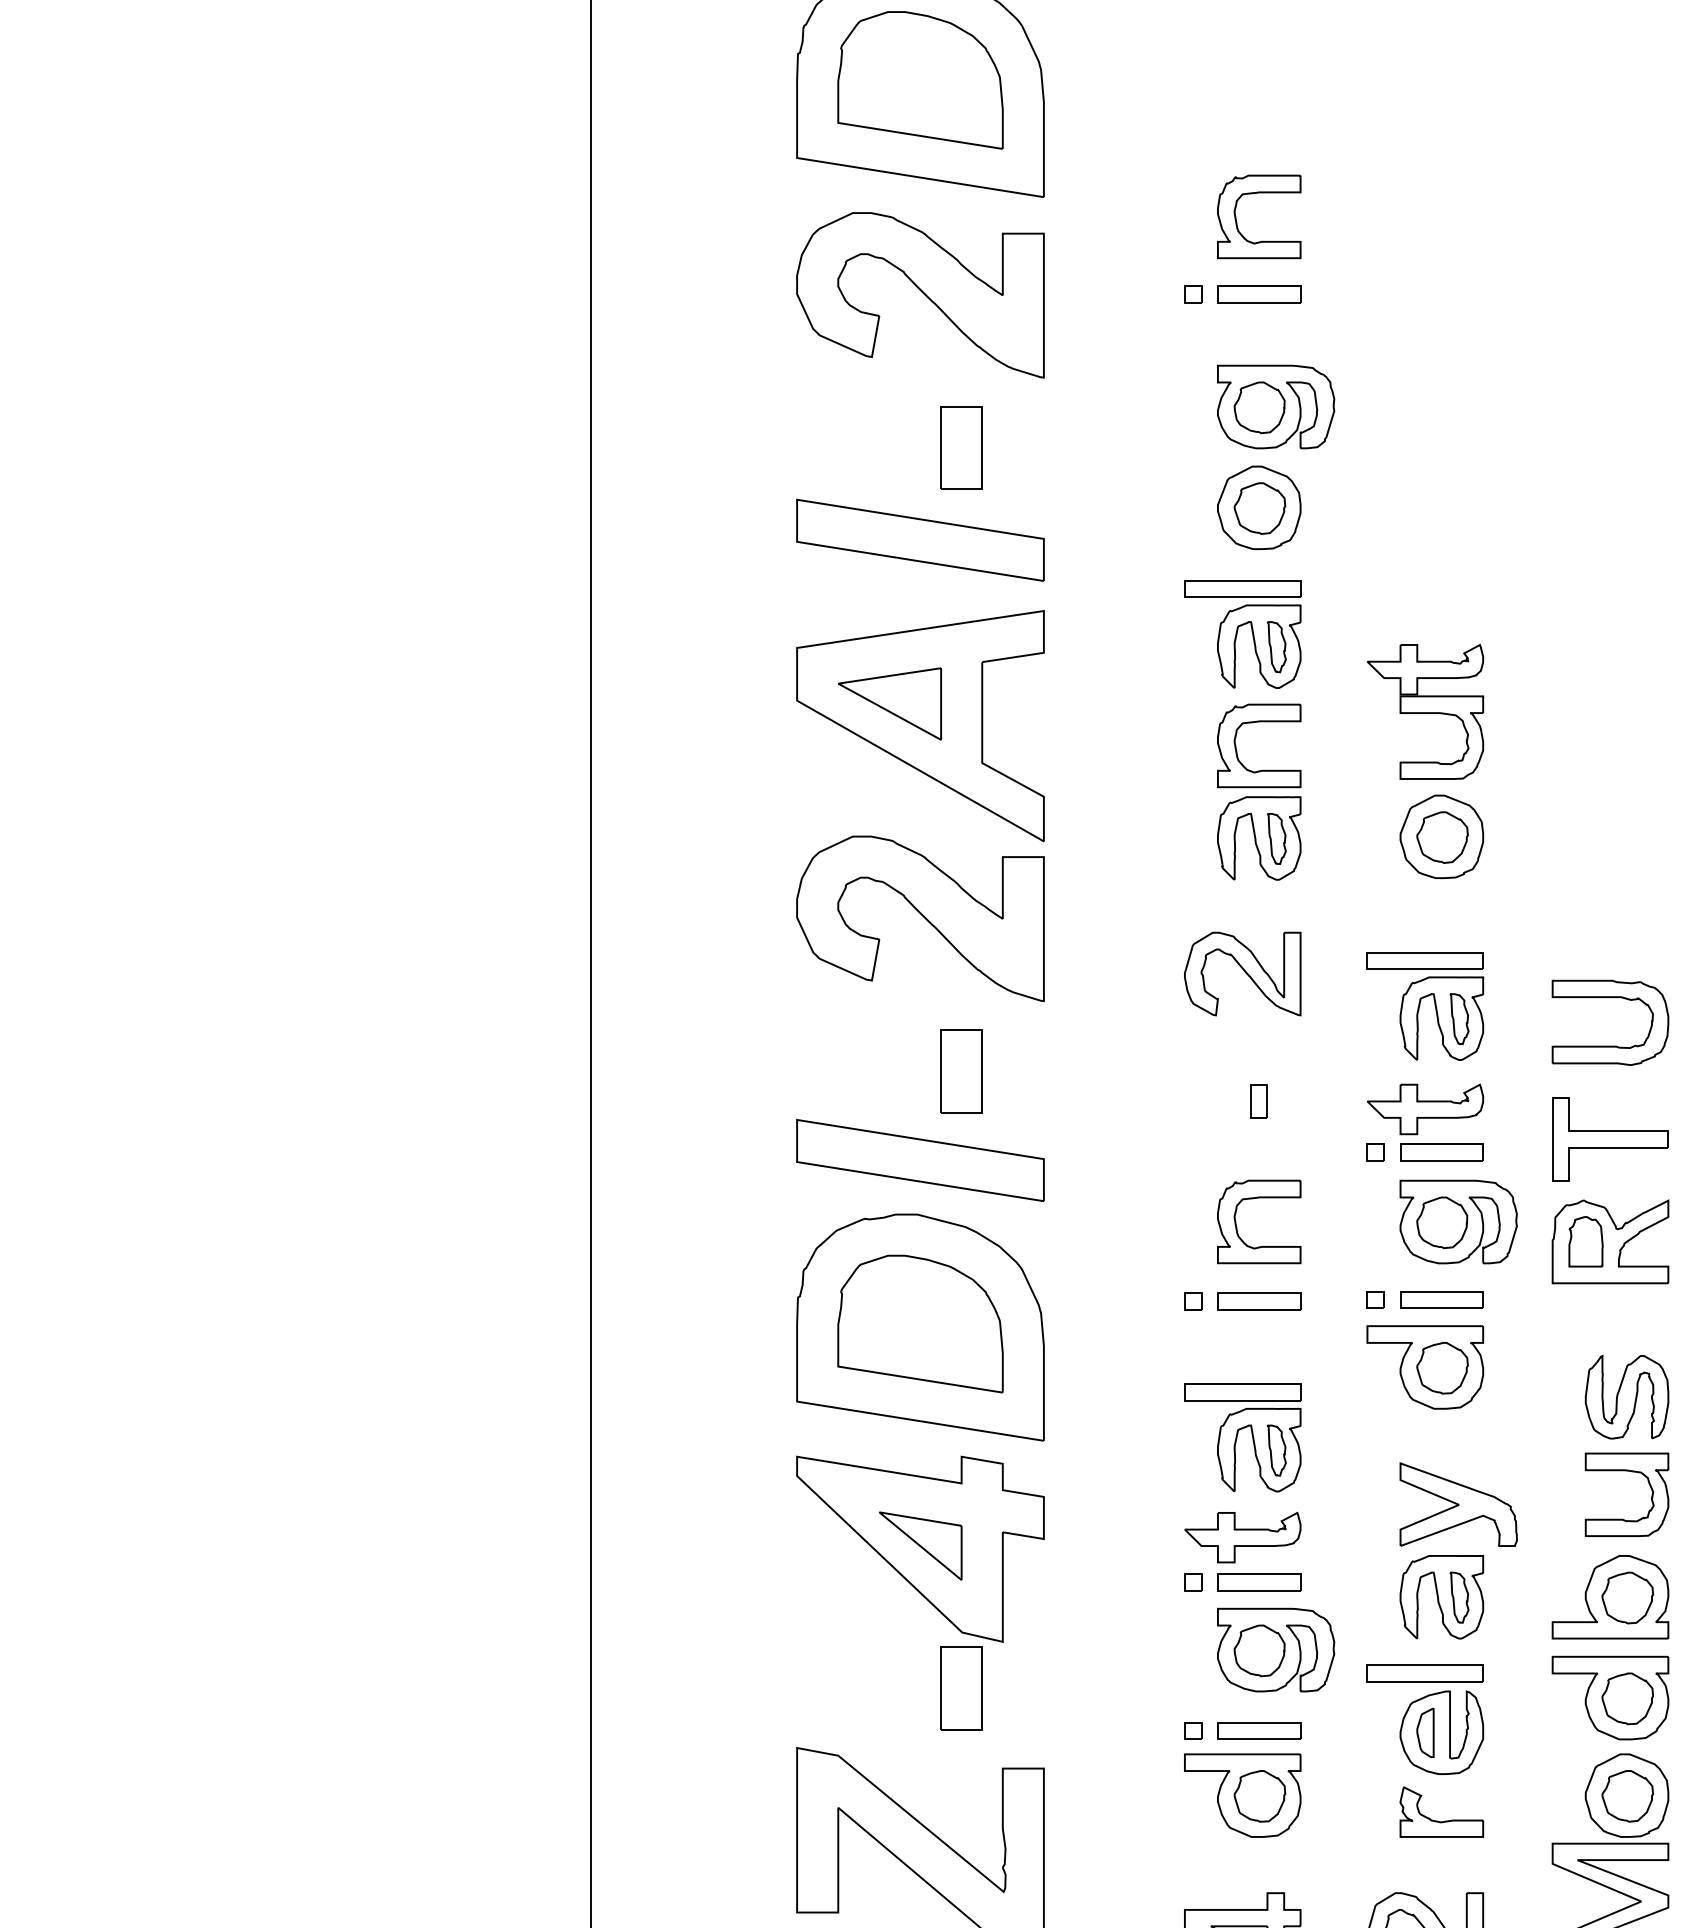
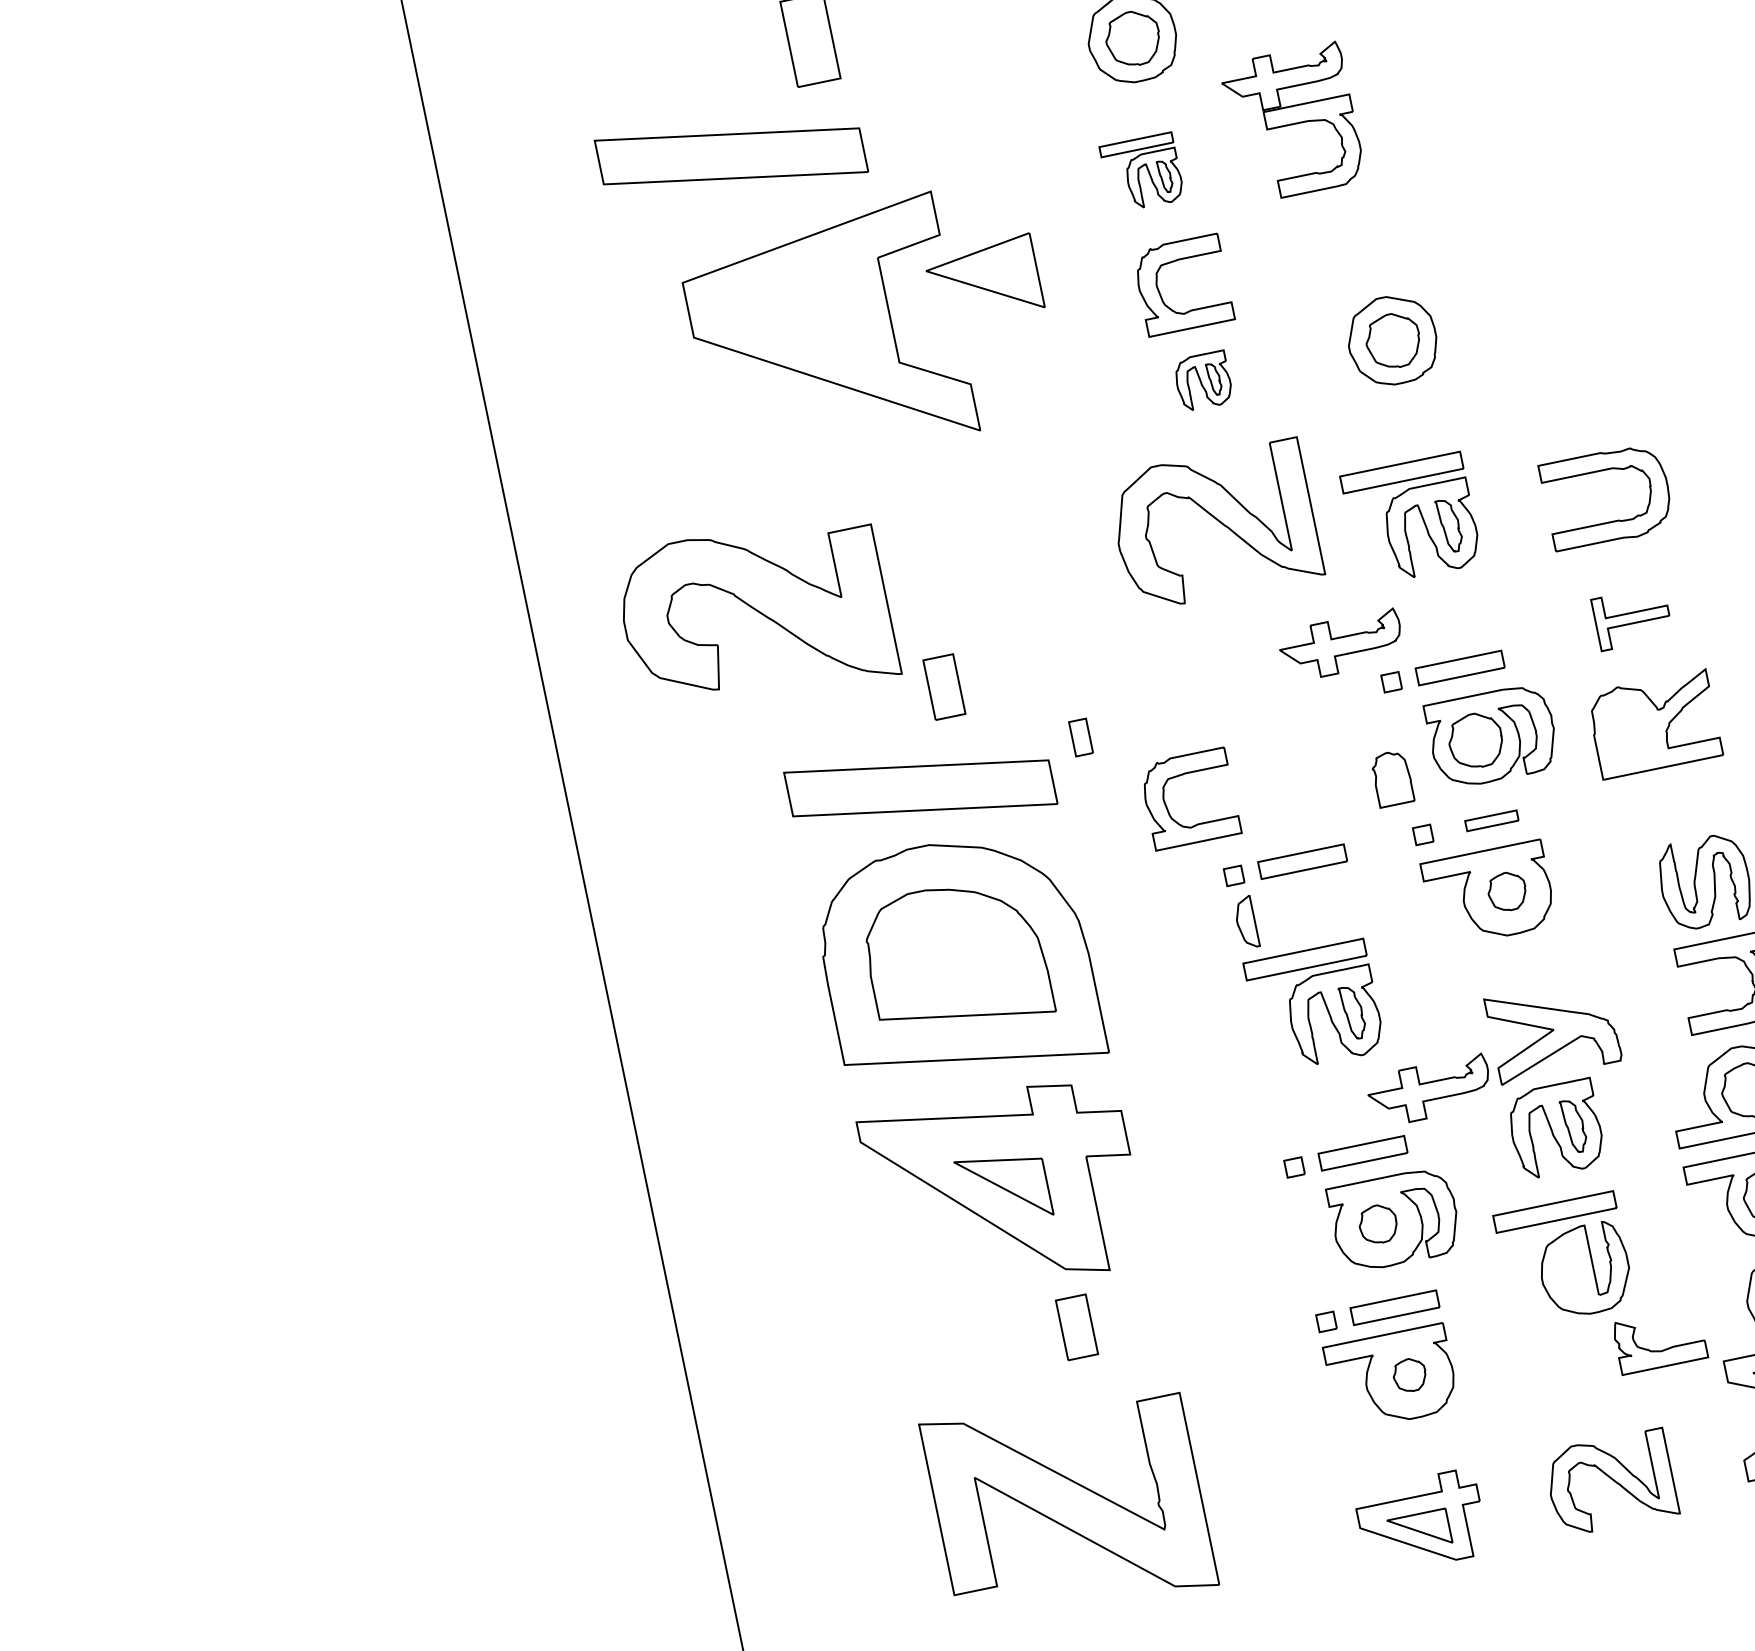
part: (920, 539) -> (731, 155), moved
part: (1242, 634) -> (1141, 173), size x0.6
part: (889, 703) -> (983, 280), moved
part: (1425, 711) -> (1292, 122), moved
part: (1259, 838) -> (1203, 381), size x0.6
part: (920, 918) -> (756, 614), moved
part: (1242, 973) -> (1214, 525), size x1.6
part: (961, 1071) -> (944, 687), size x0.7
part: (1258, 1101) -> (1080, 737), moved
part: (1425, 1109) -> (1341, 645), moved
part: (1610, 1139) -> (1632, 618), size x0.6
part: (1253, 1199) -> (1179, 776), moved
part: (1585, 1241) -> (1391, 778), moved
part: (1441, 1299) -> (1491, 820), size x0.6
part: (1442, 1368) -> (1507, 891), size x0.7
part: (1242, 1537) -> (1429, 1090), moved
part: (1259, 1650) -> (1377, 1223), size x0.7
part: (961, 1688) -> (1076, 1327), size x0.7
part: (1425, 1732) -> (1246, 922), moved
part: (1259, 1796) -> (1409, 1375), size x0.6
part: (1437, 1820) -> (1657, 1350), moved

